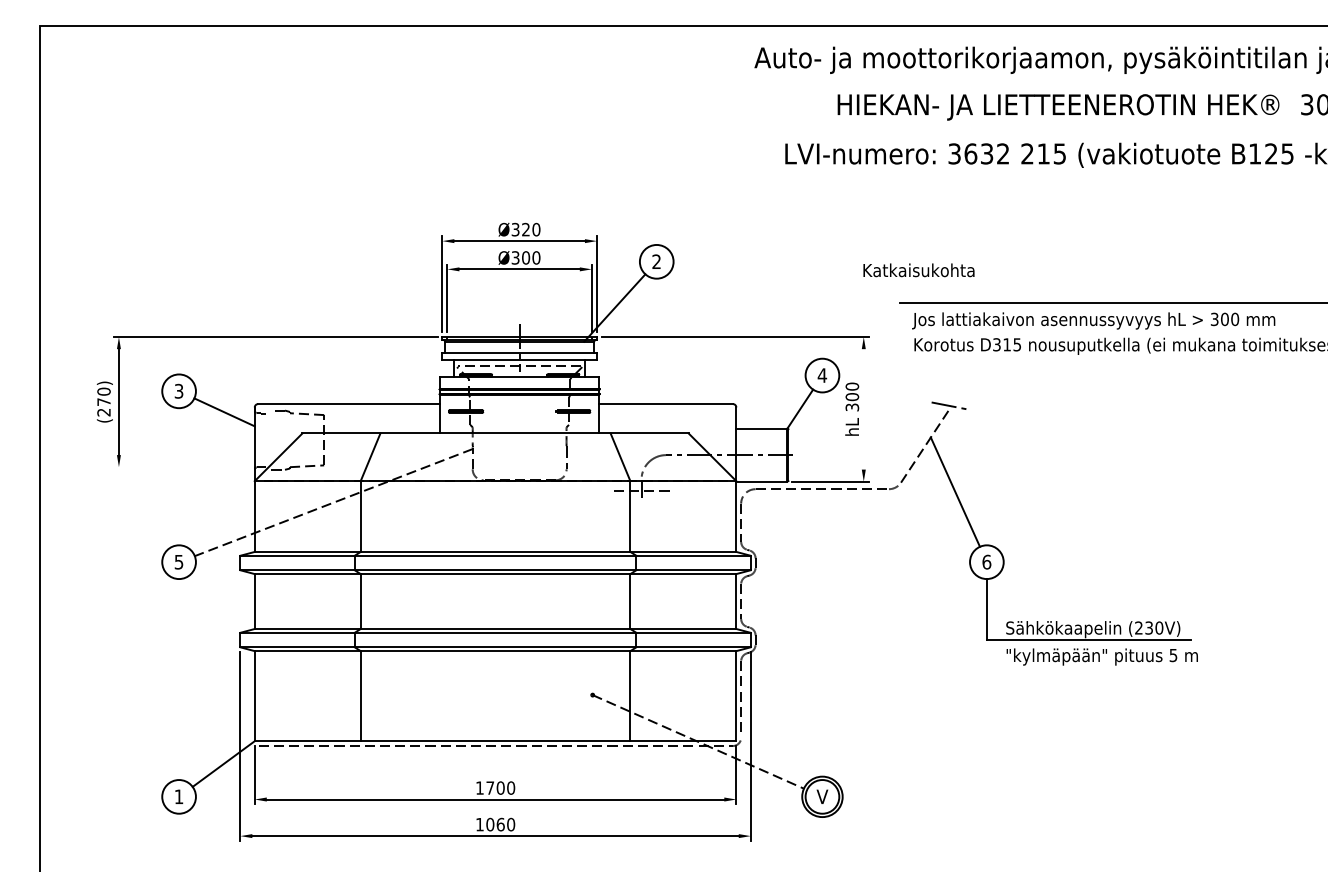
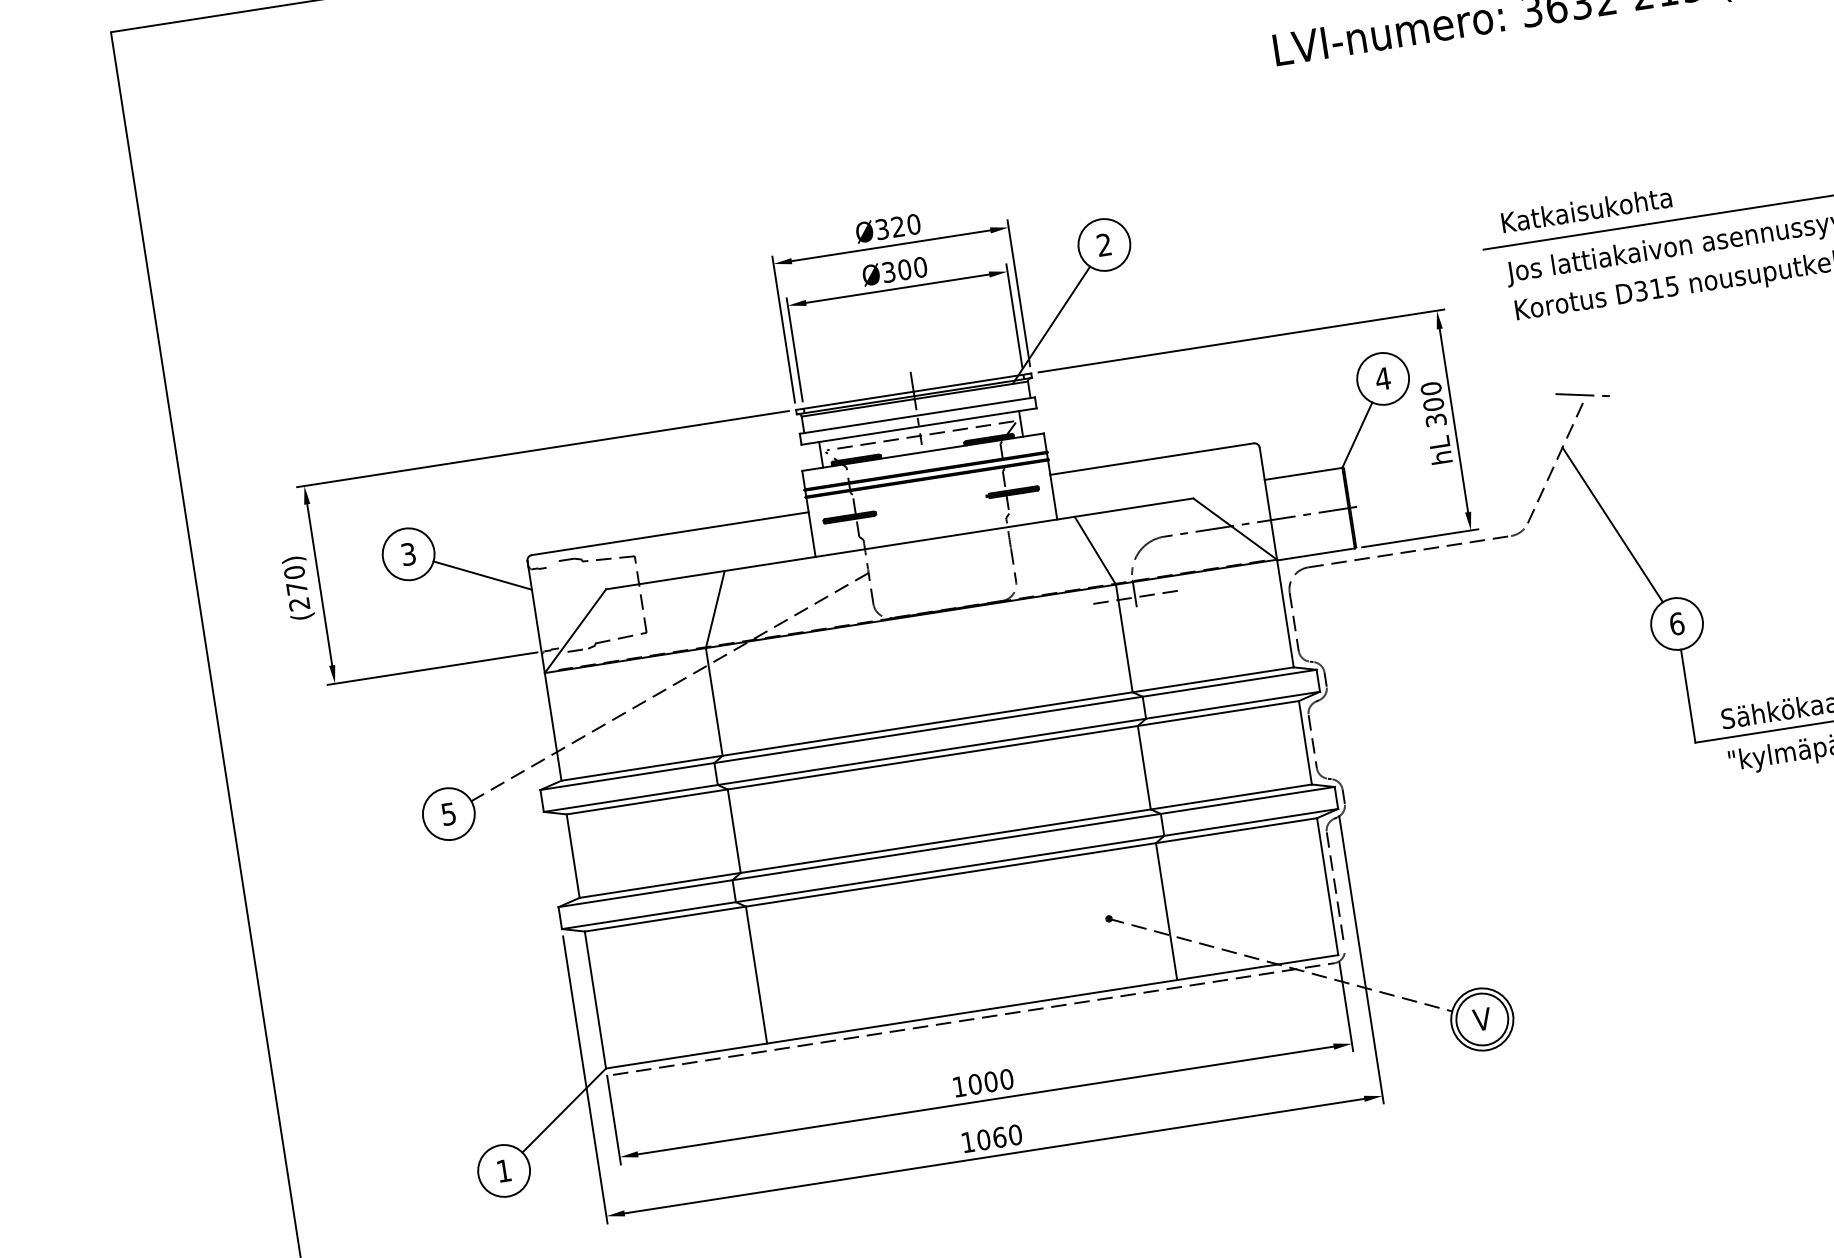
text: (918, 270) -> (1585, 210), moved
line: (863, 409) -> (1453, 420), added
line: (183, 467) -> (433, 669), added
text: (490, 787) -> (975, 1083), 1700 -> 1000

